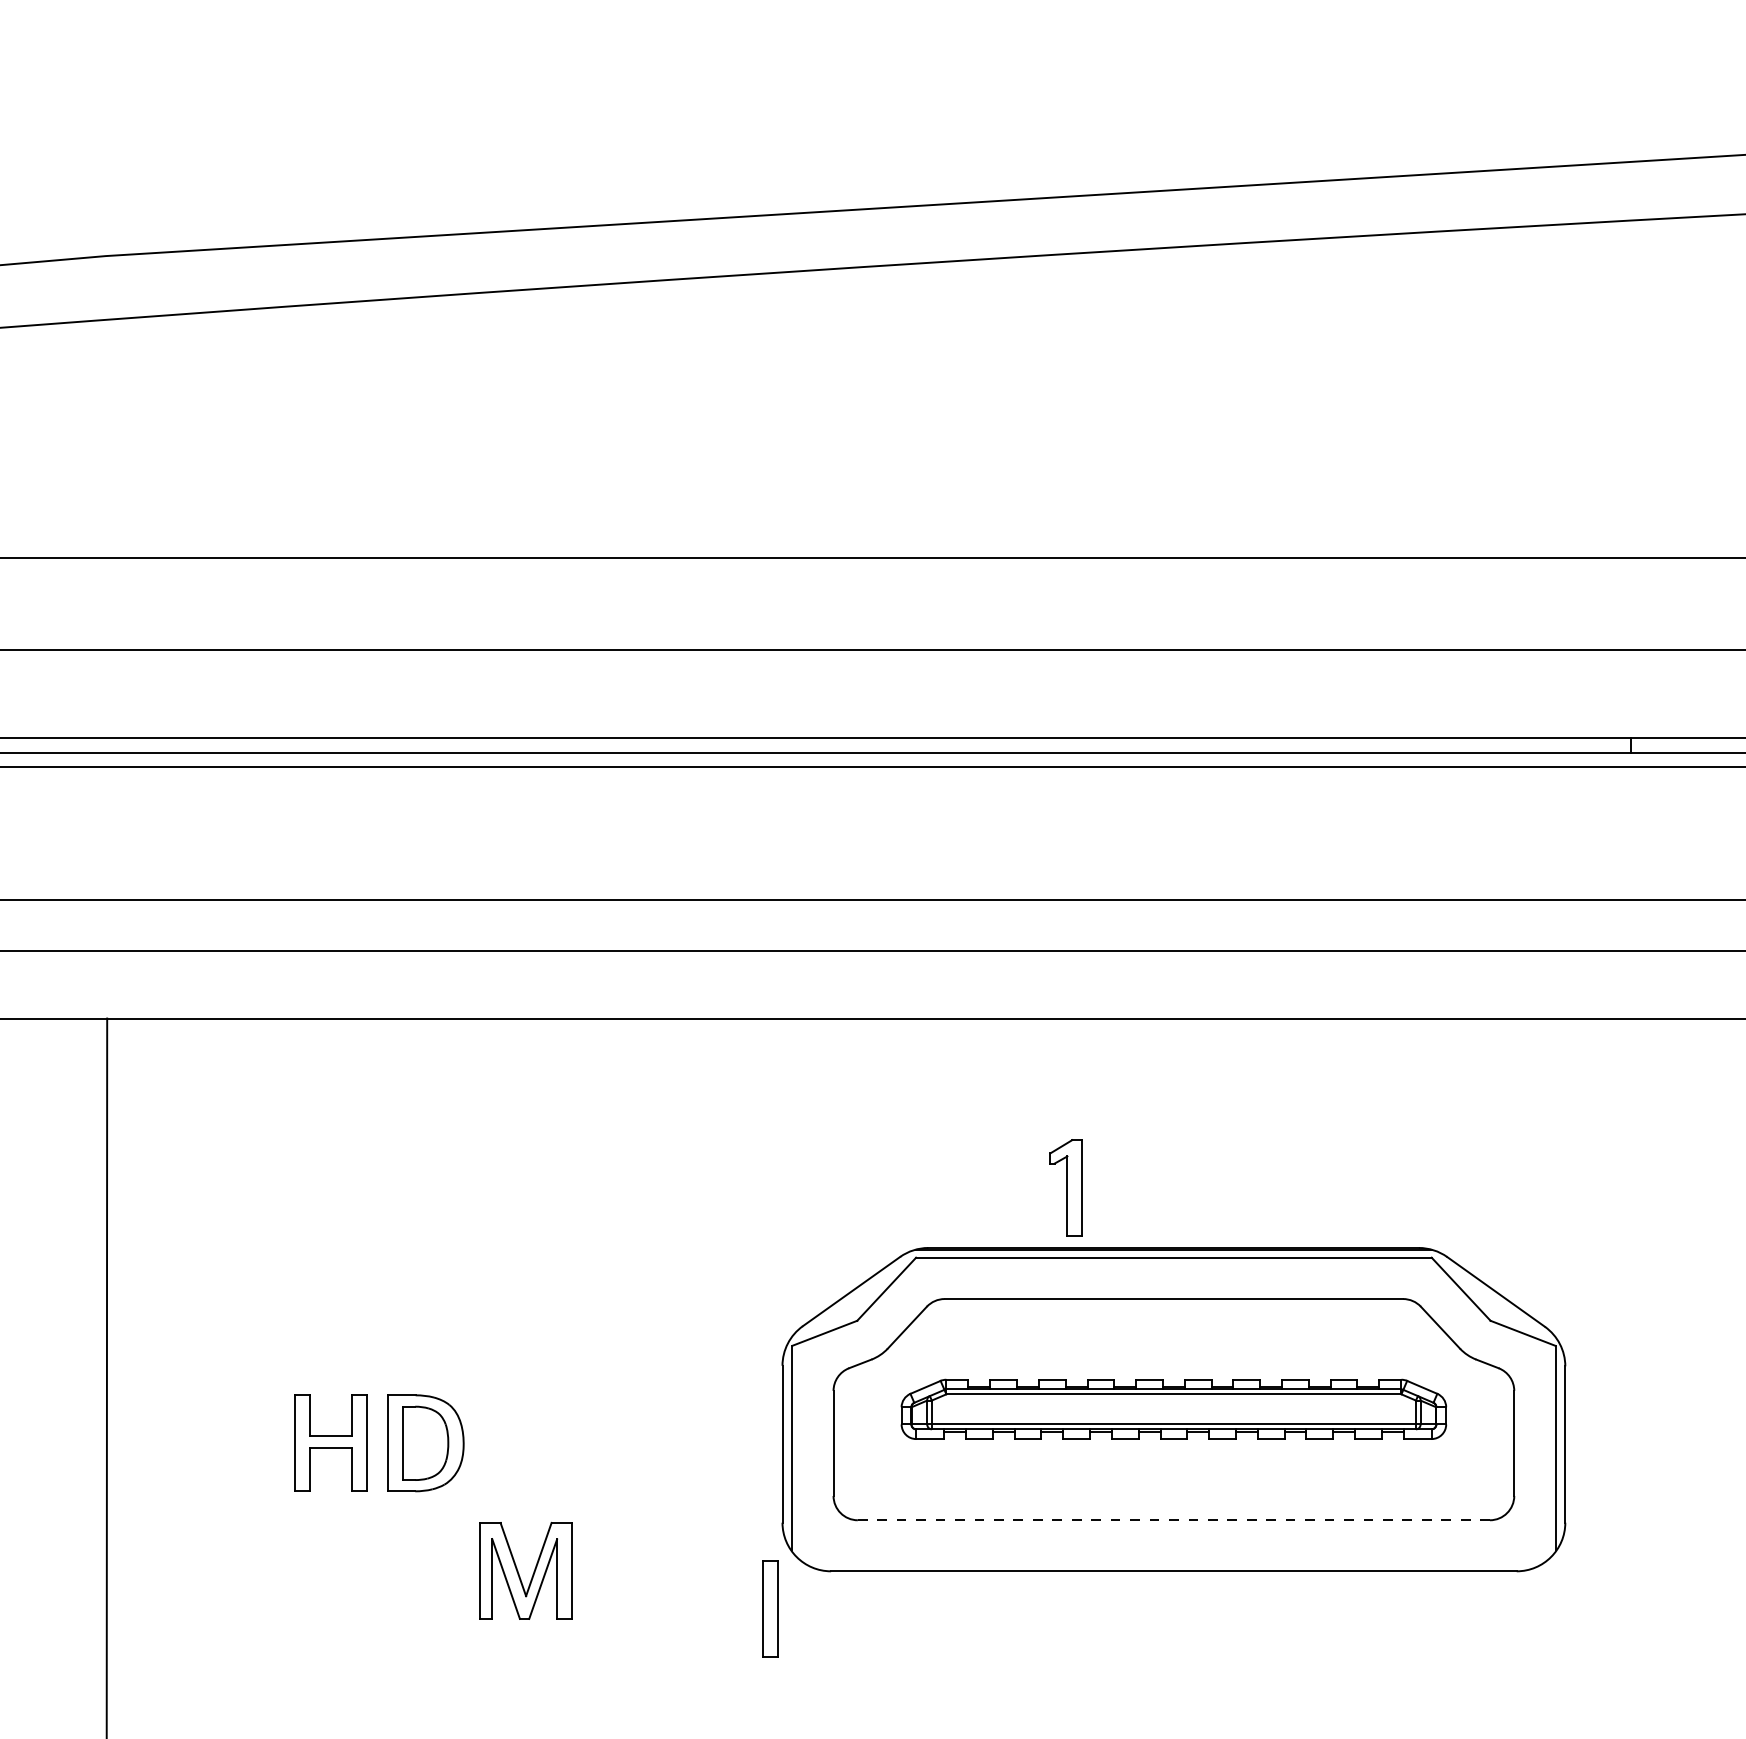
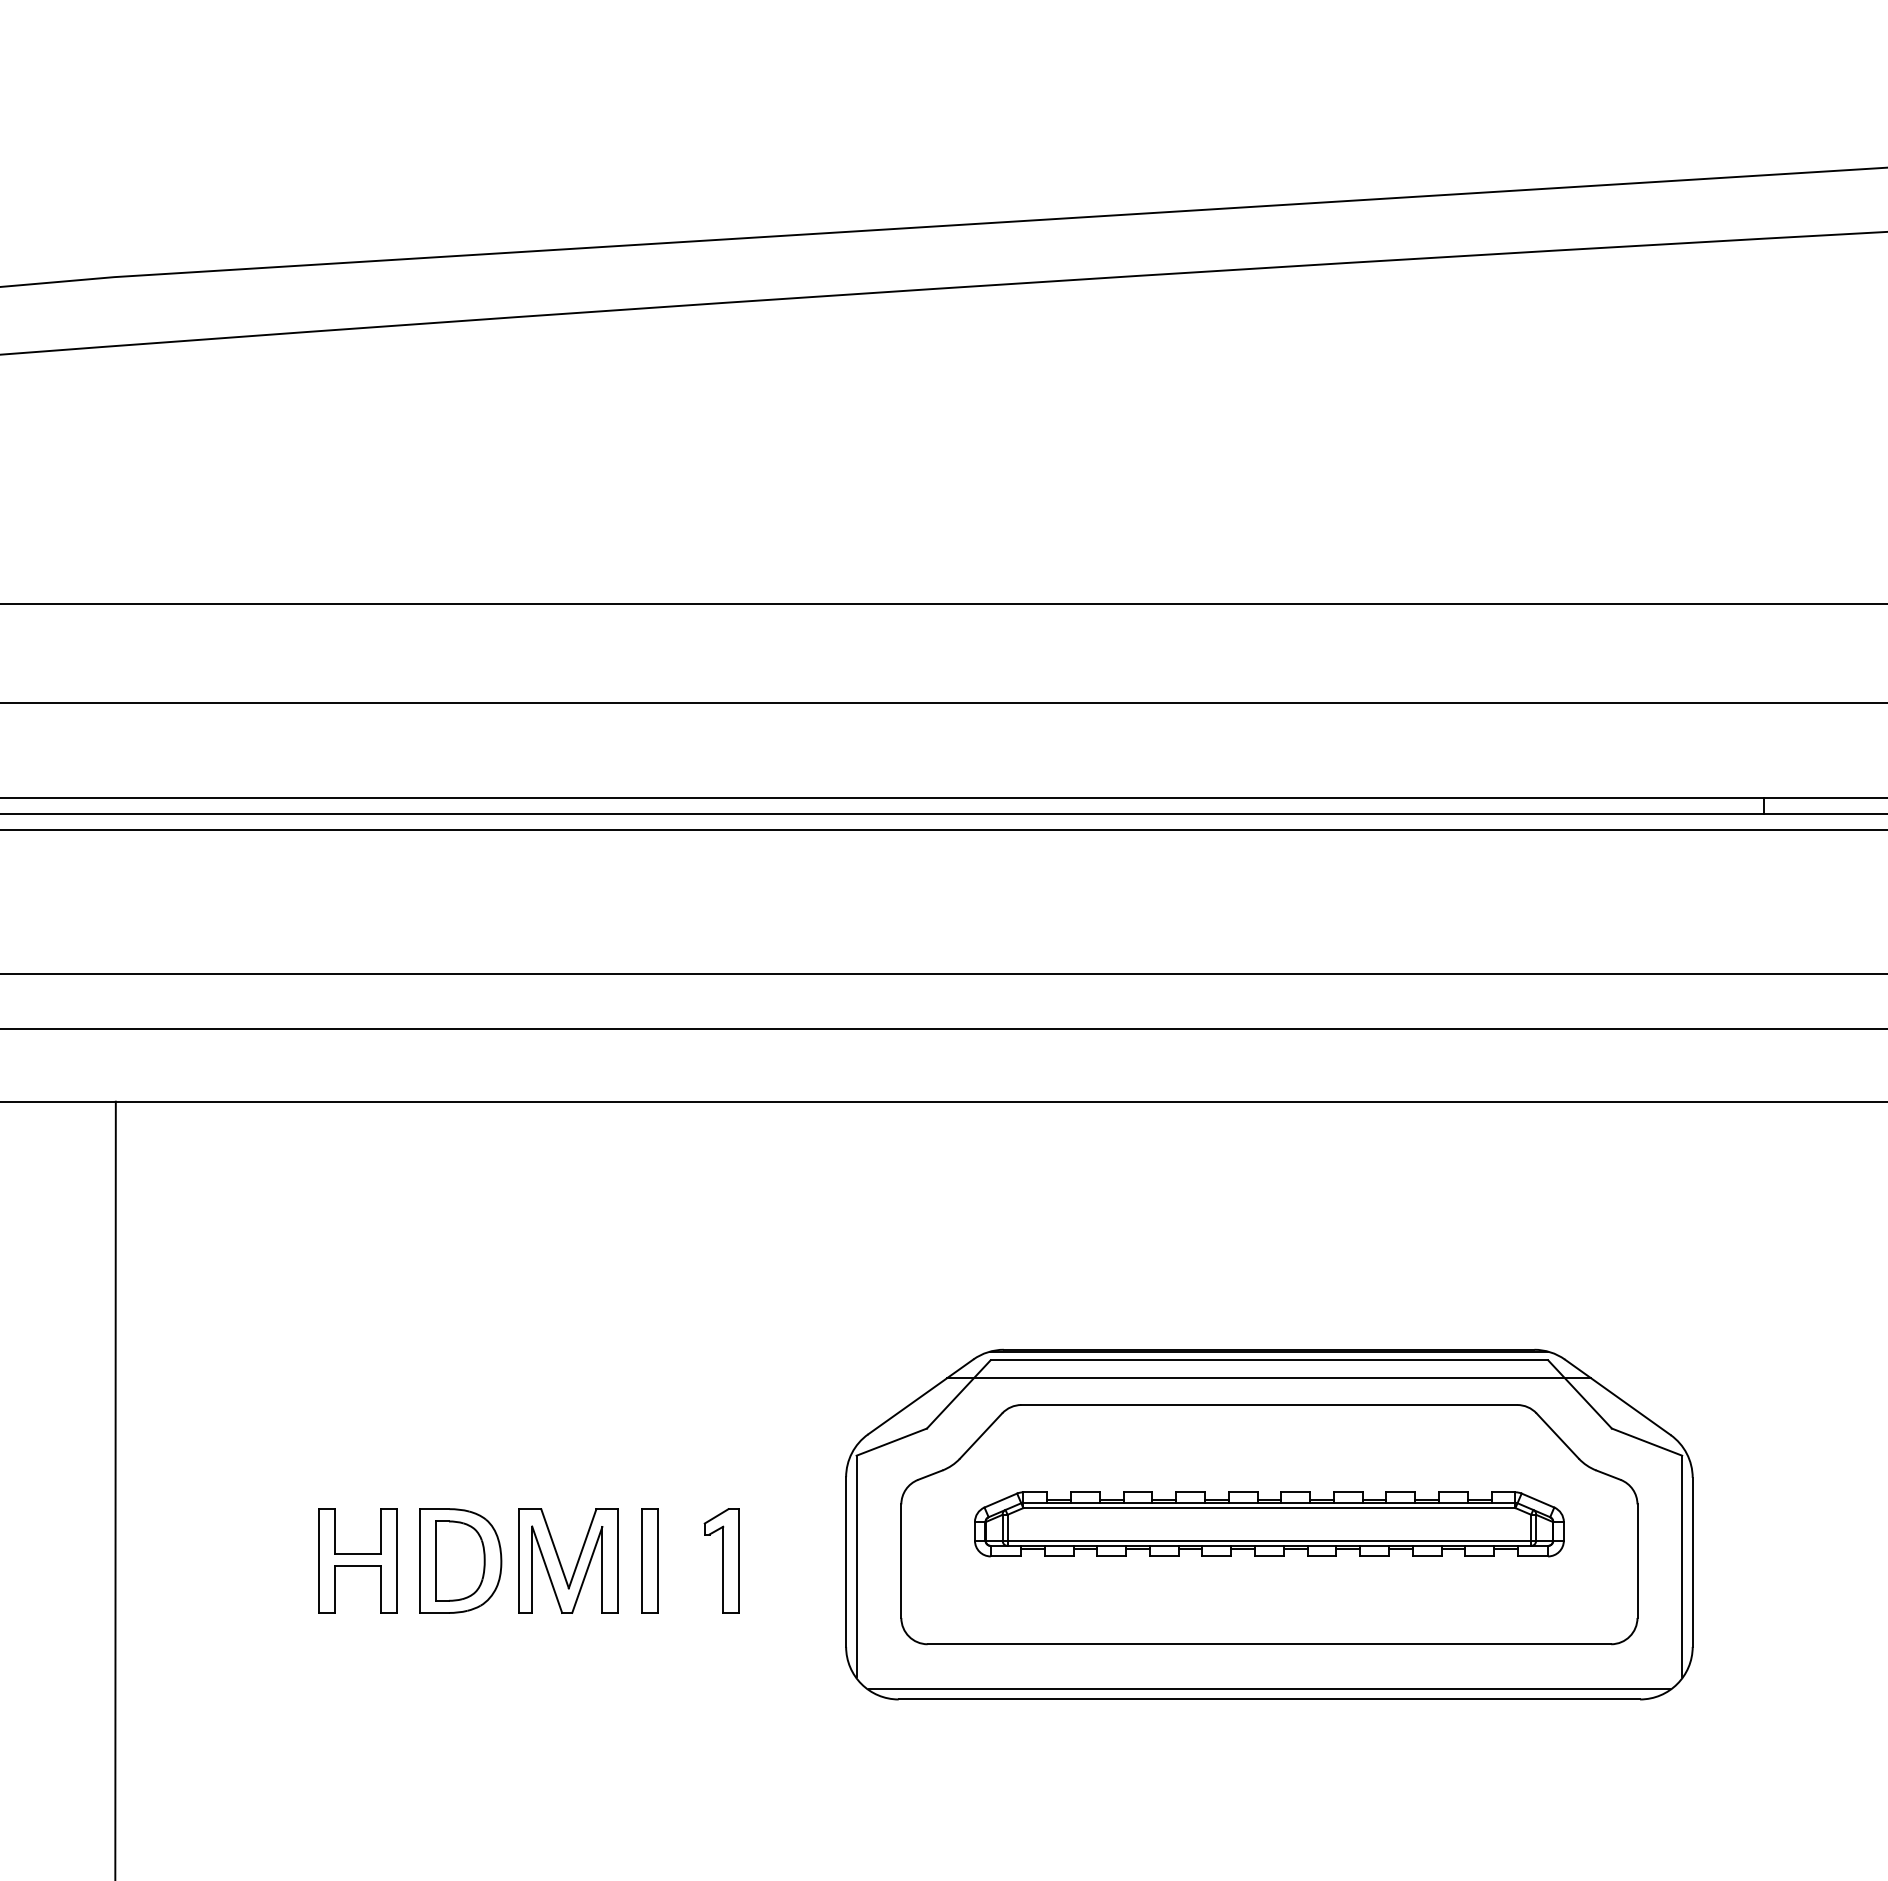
part: (1065, 1187) -> (721, 1560), moved
line: (1173, 1274) -> (1269, 1378), added
line: (1173, 1520) -> (1269, 1644), dashed -> solid
line: (1173, 1561) -> (1268, 1688), added
part: (519, 1573) -> (561, 1563), moved
part: (769, 1608) -> (649, 1560), moved

